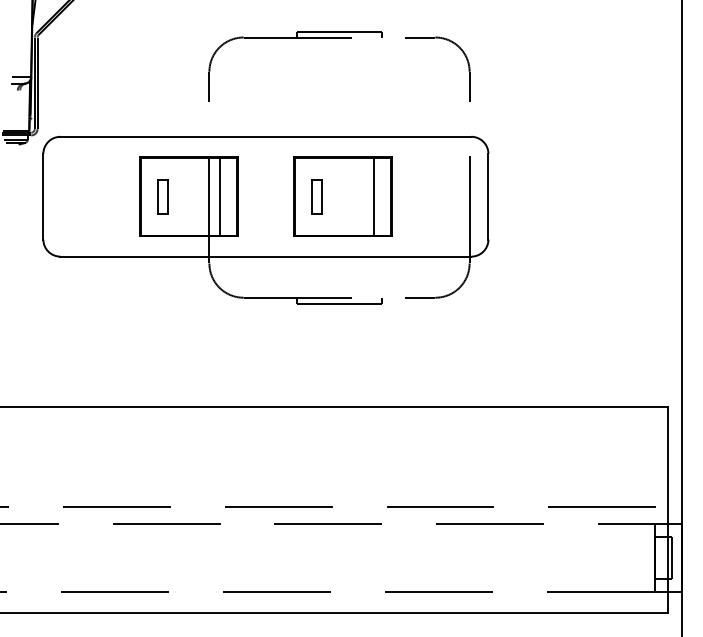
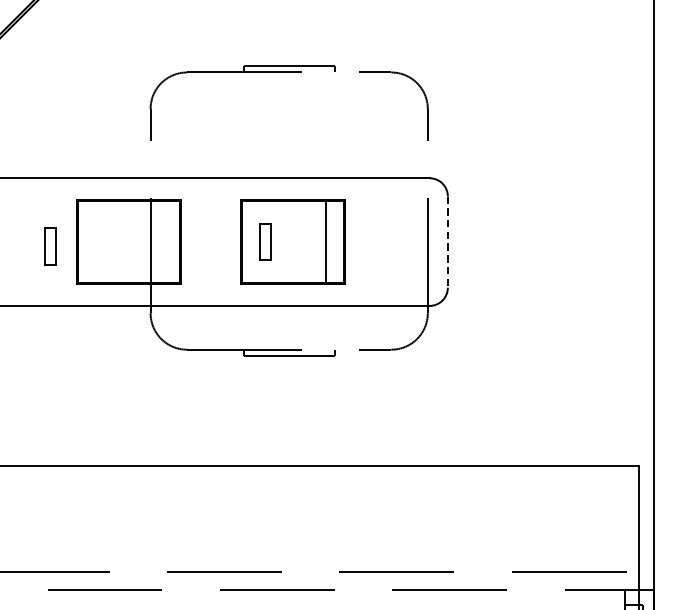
part: (162, 196) -> (49, 246), moved
line: (219, 196) -> (161, 241), removed
line: (488, 196) -> (447, 241), solid -> dashed

